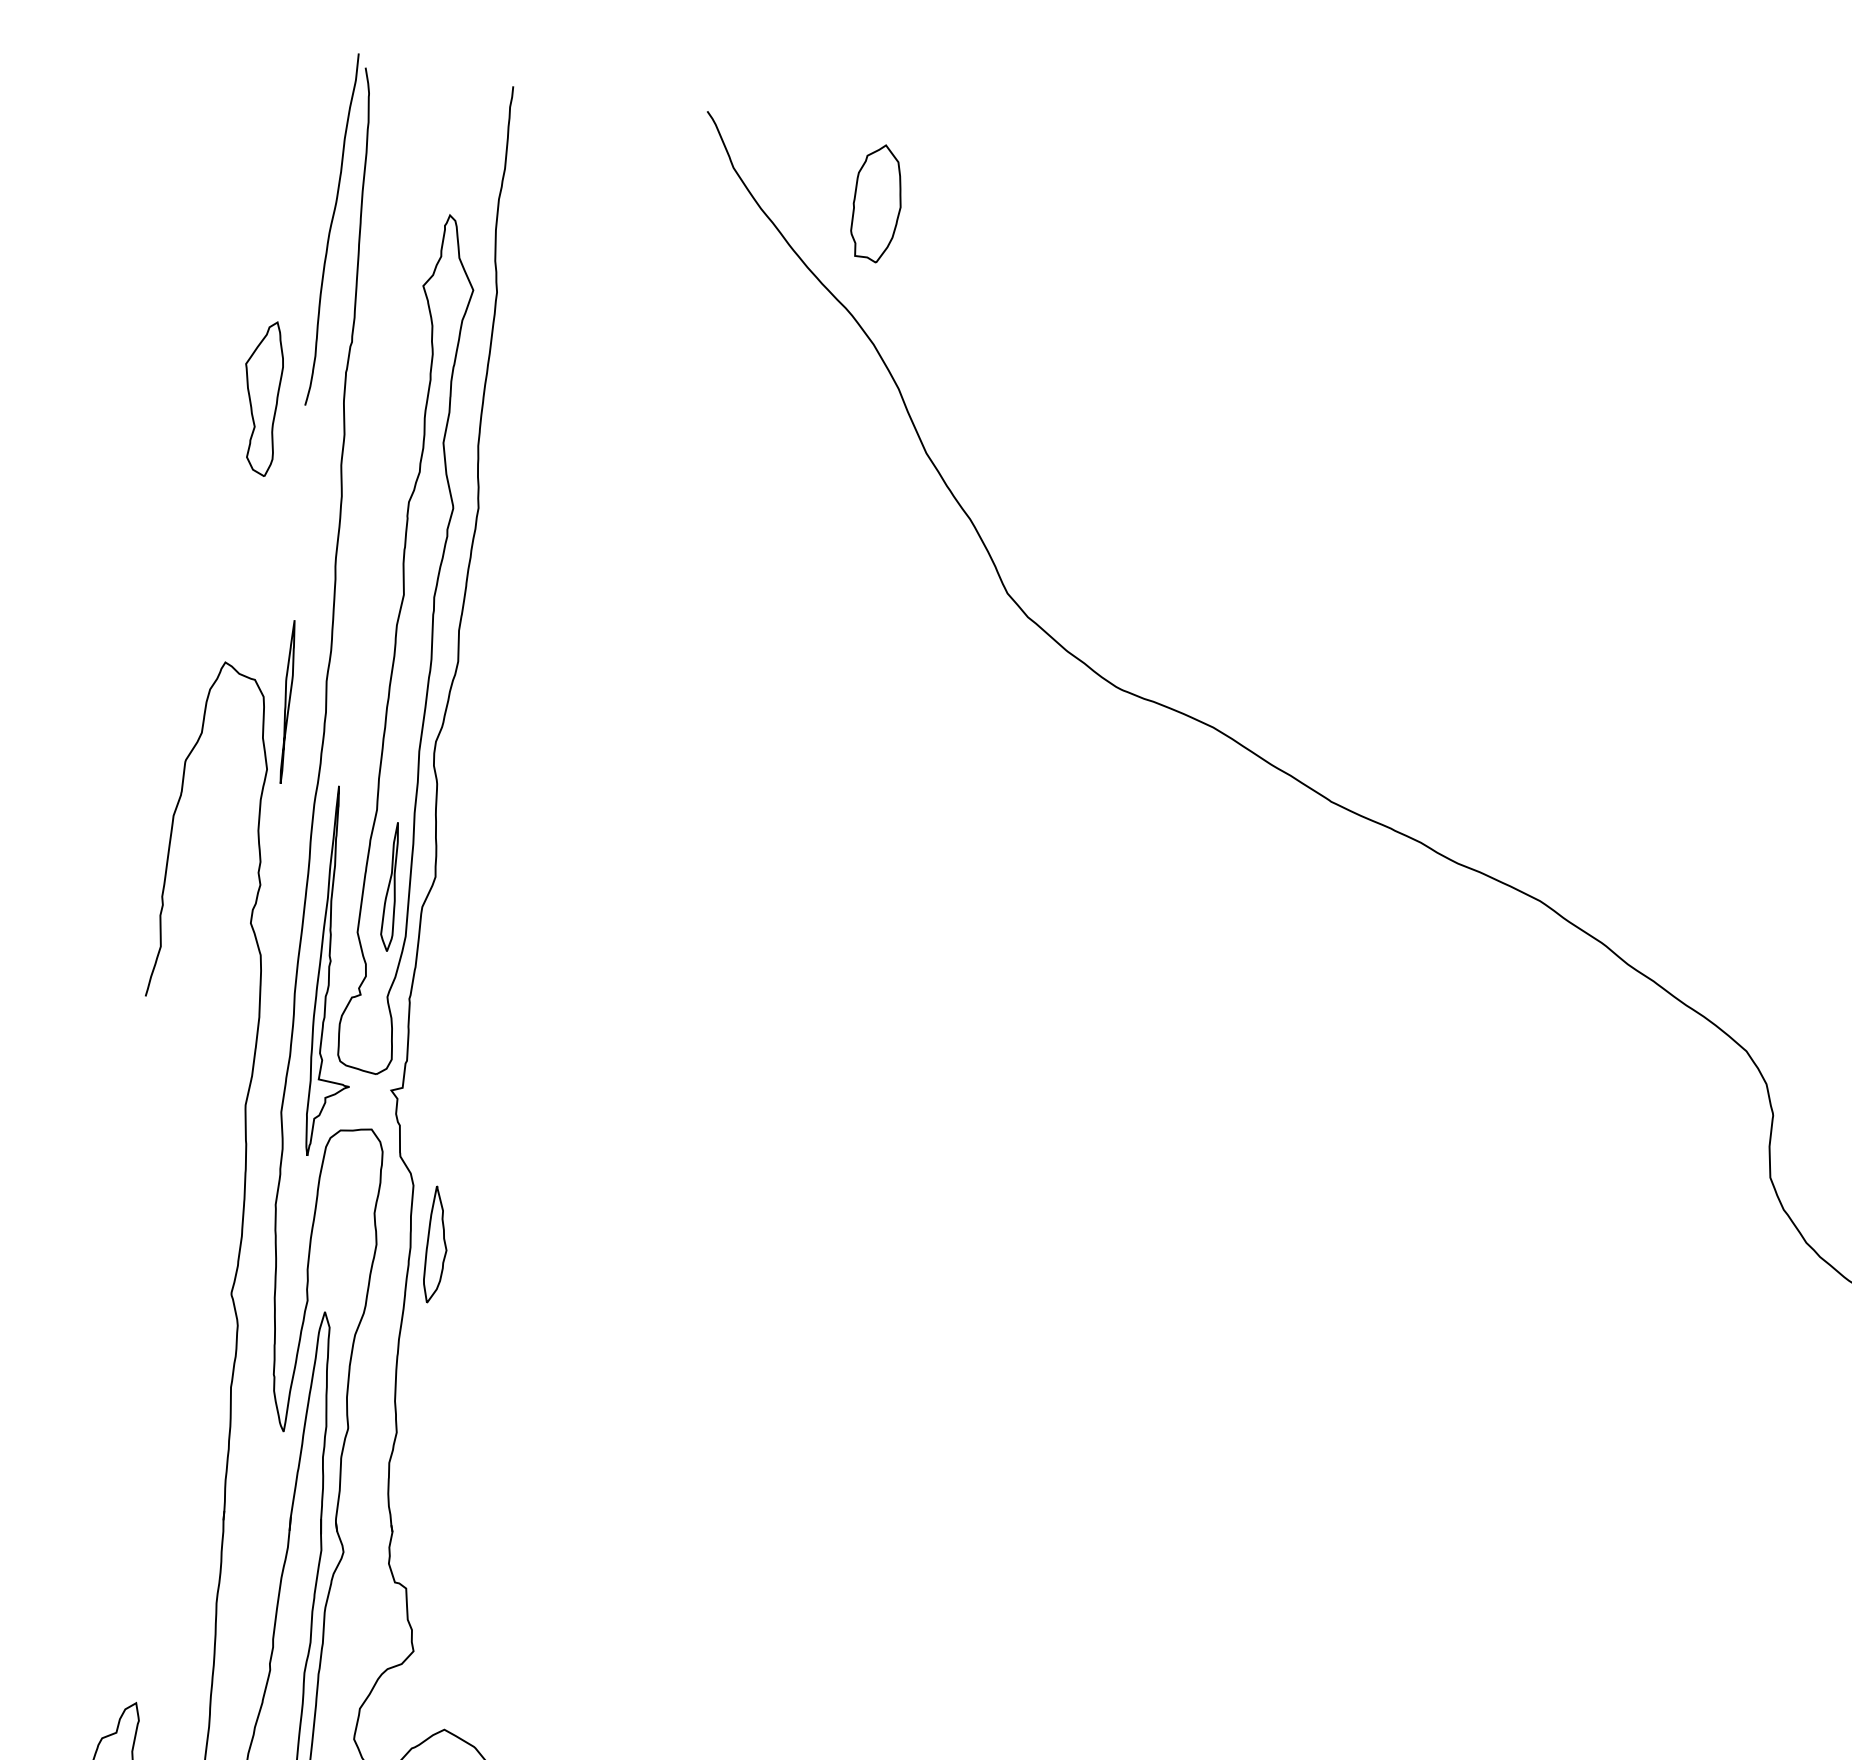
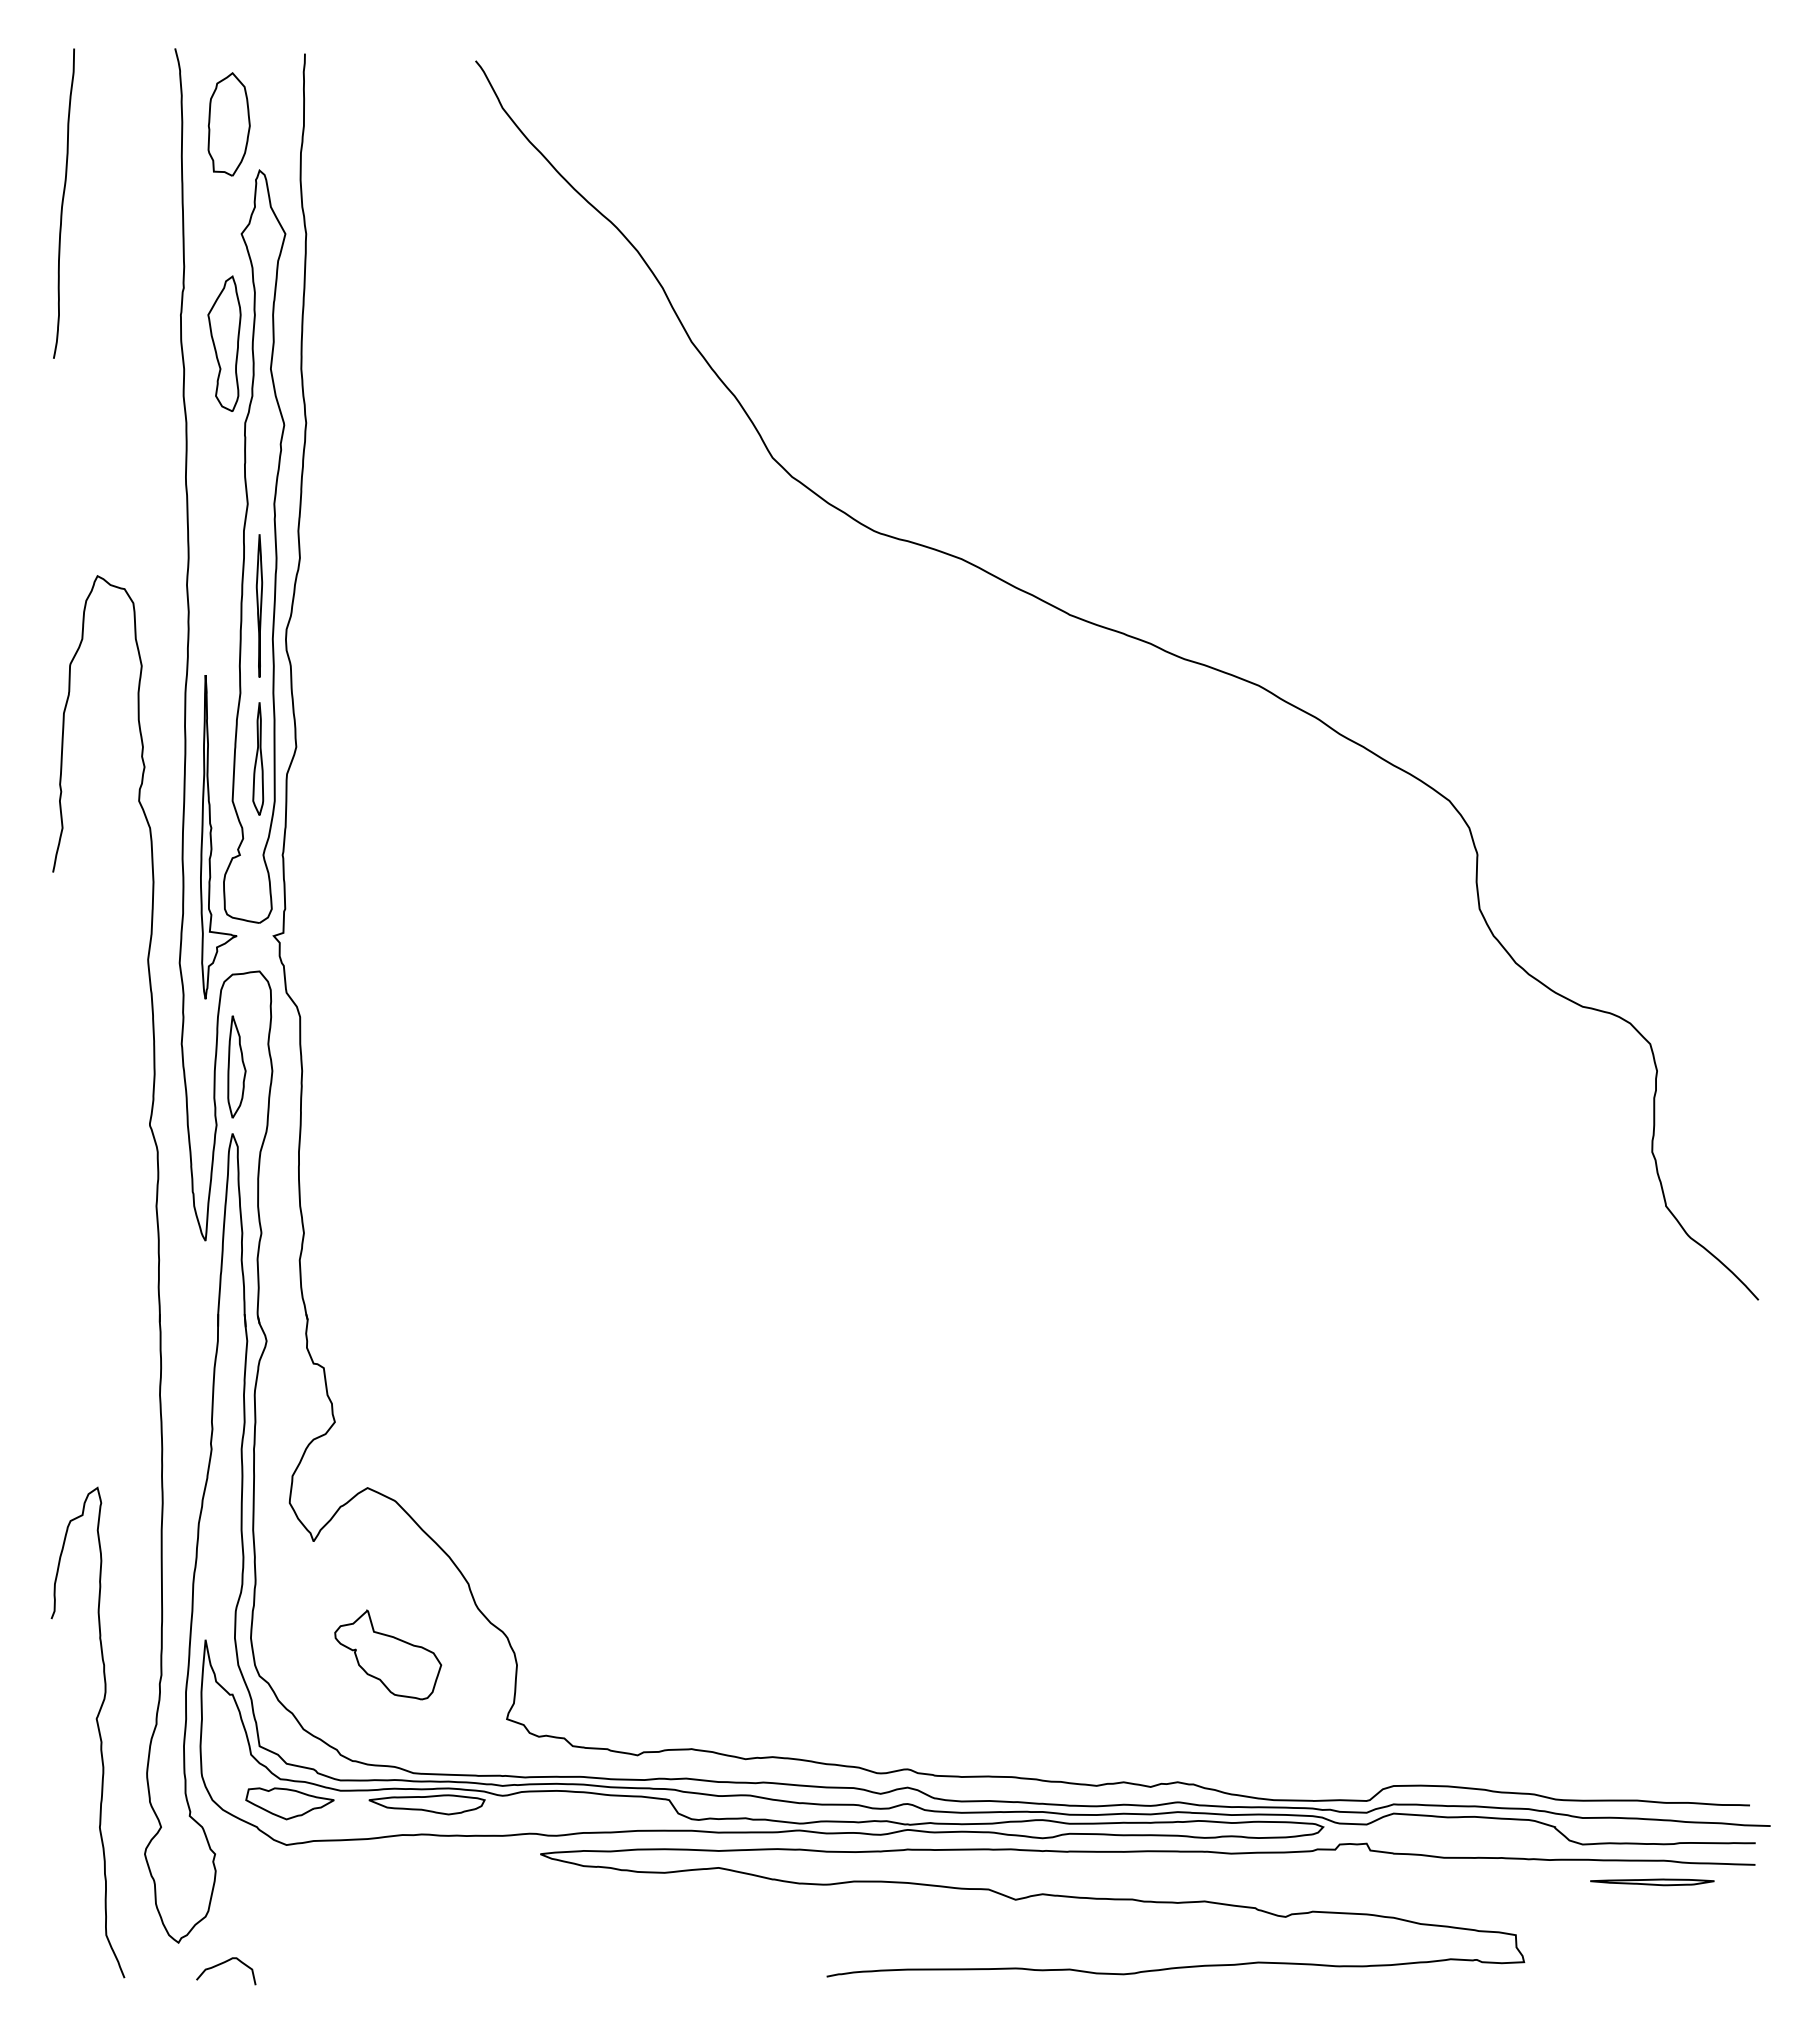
part: (876, 203) -> (228, 124), moved
curve: (331, 229) -> (63, 203), moved
part: (261, 398) -> (224, 343), moved
part: (287, 701) -> (259, 605), moved
part: (436, 1244) -> (236, 1066), moved

